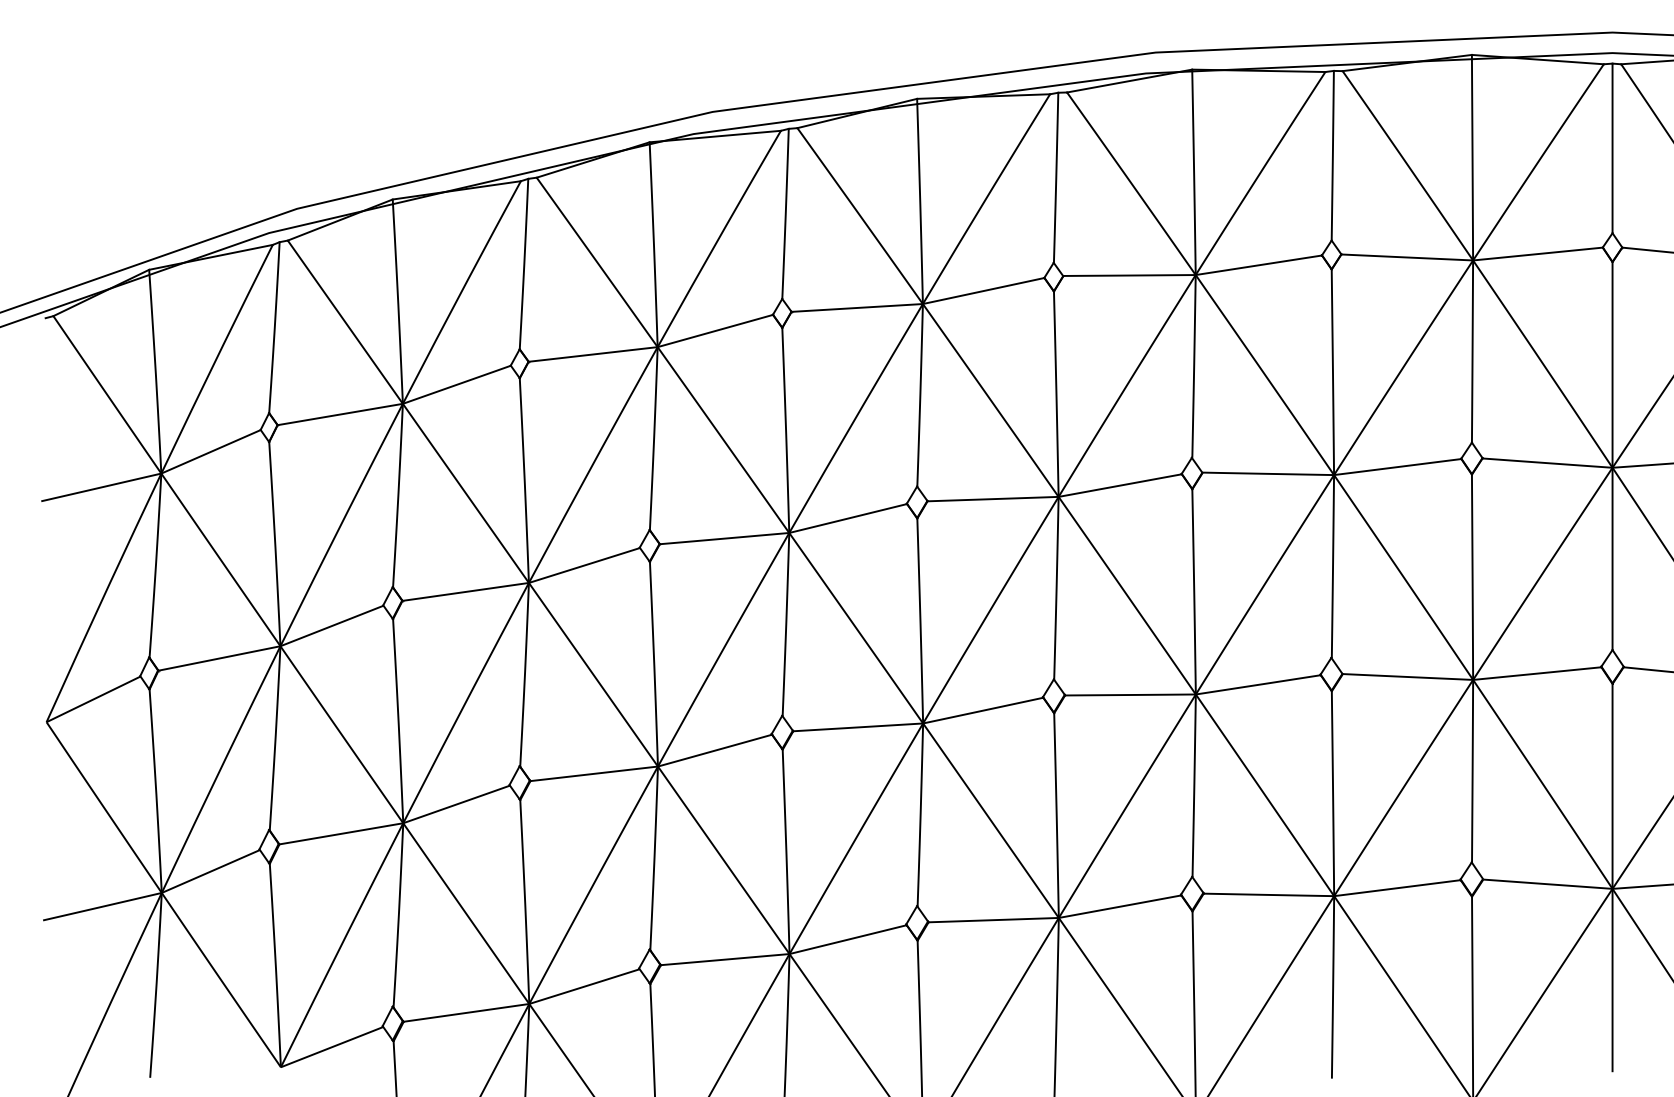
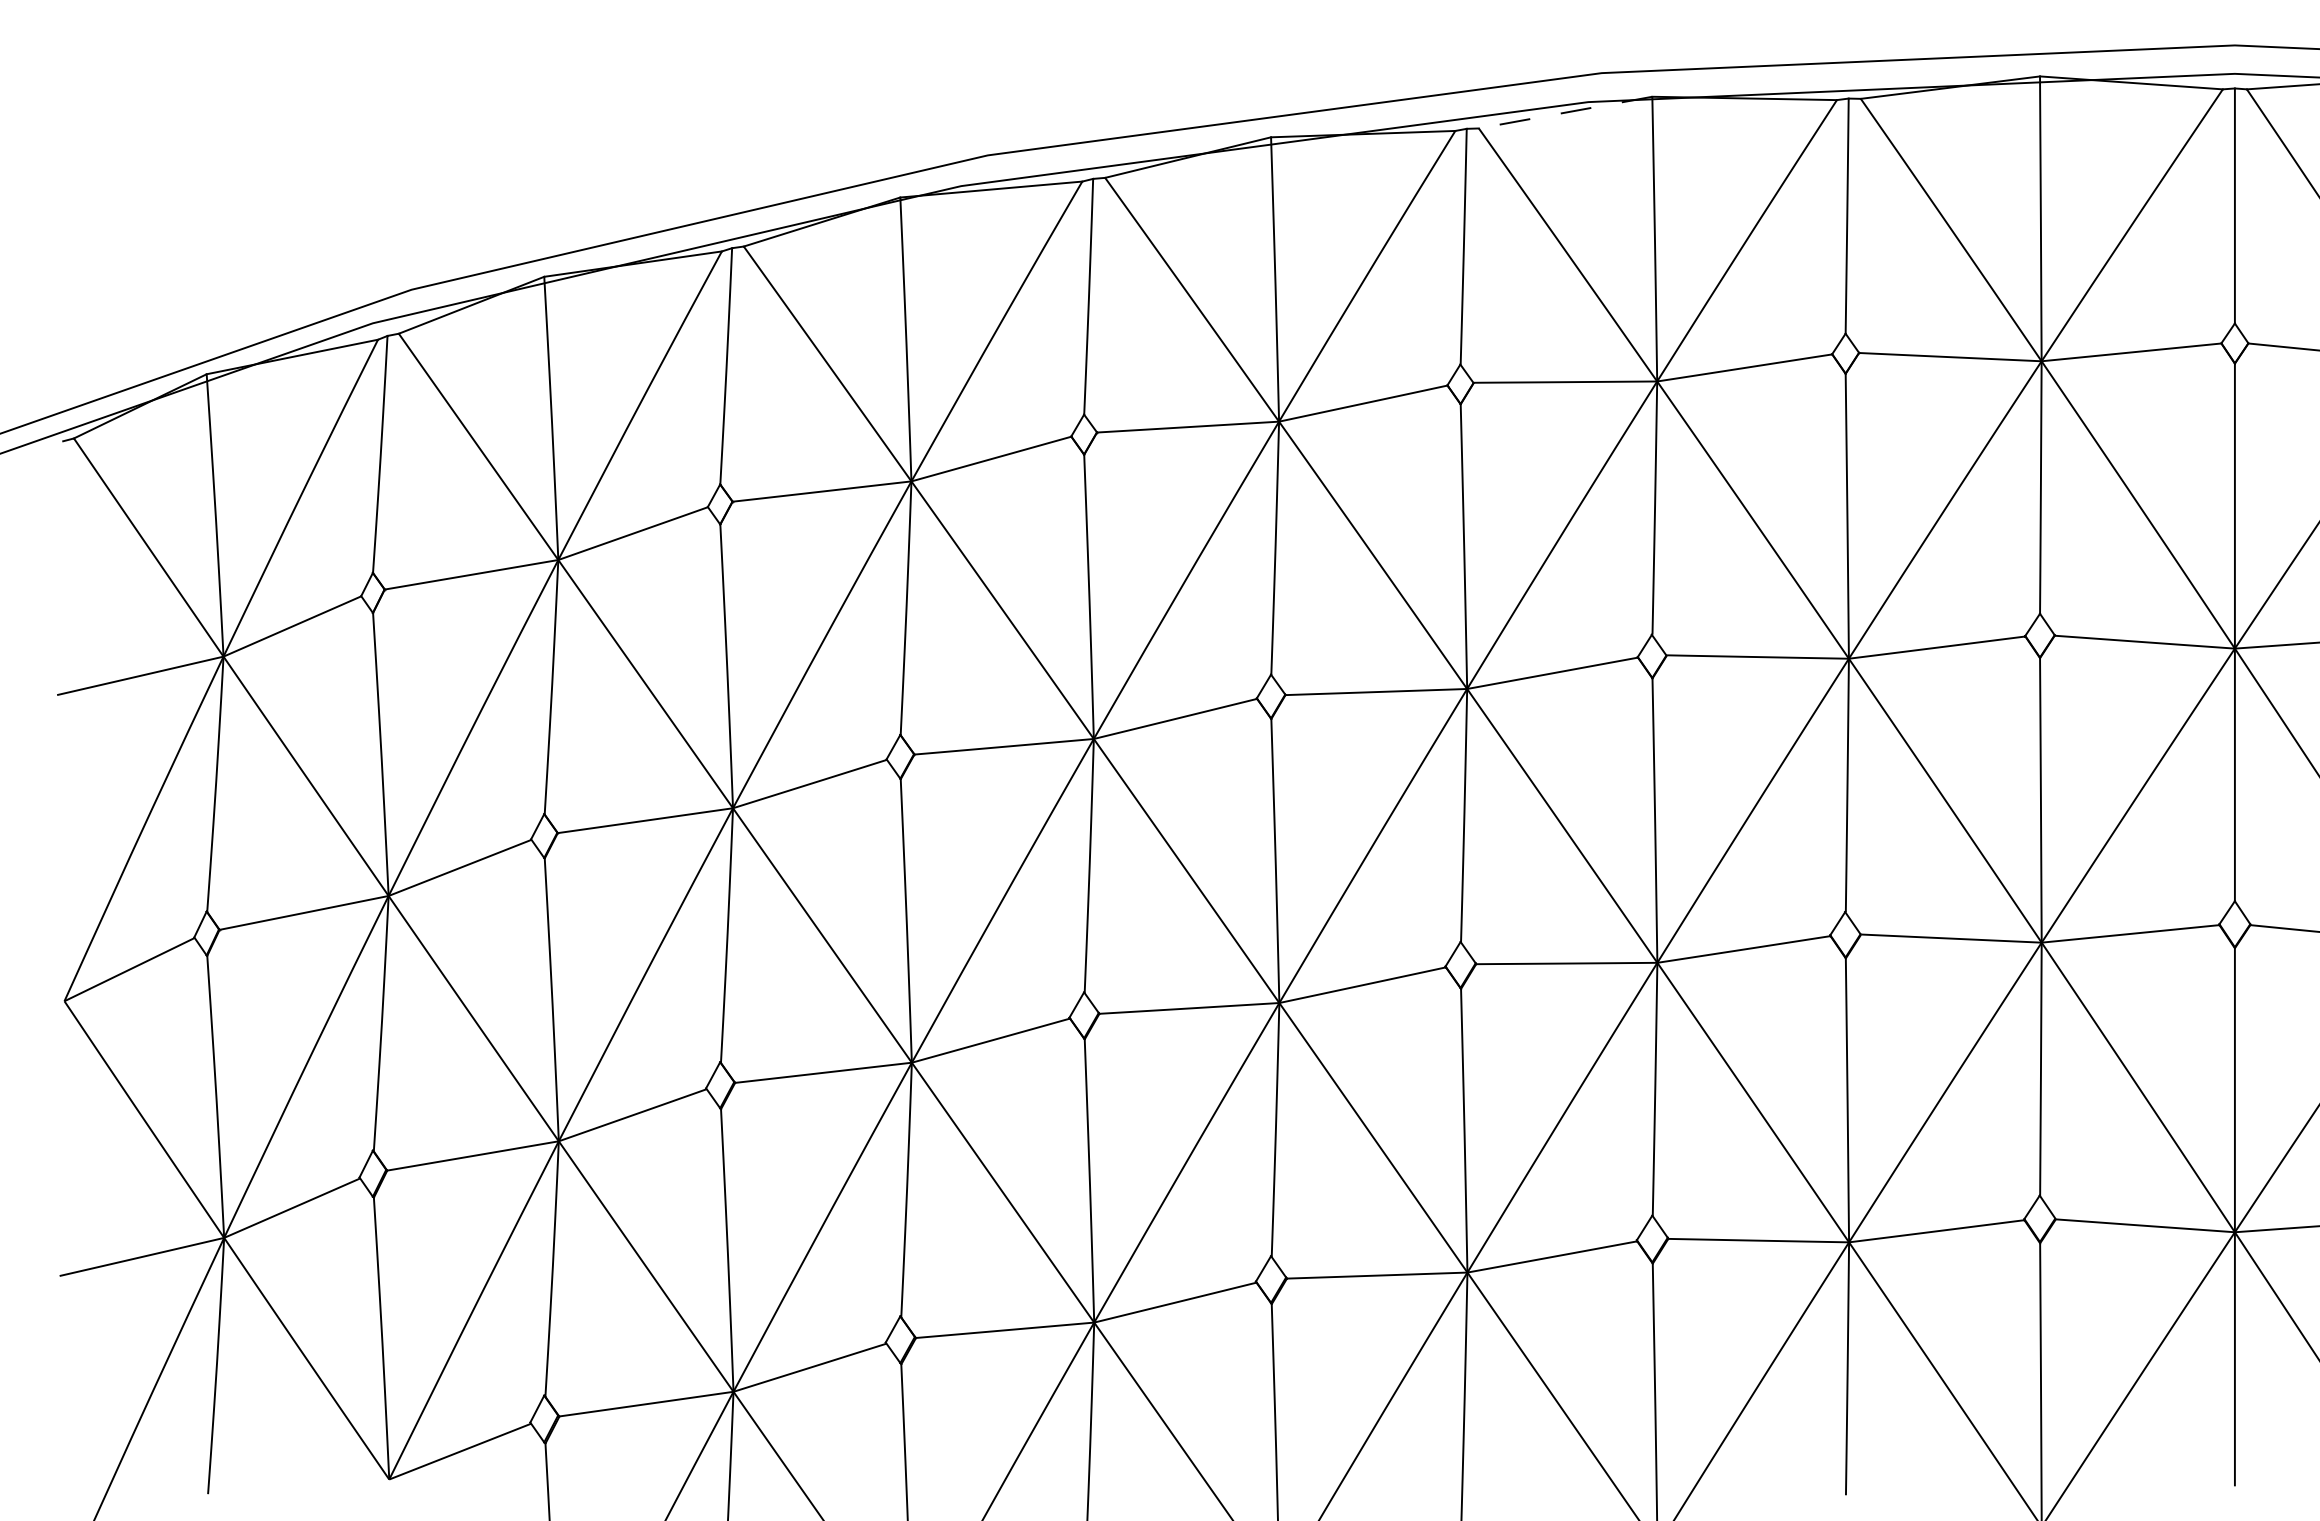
line: (1129, 80) -> (1565, 112), solid -> dashed

